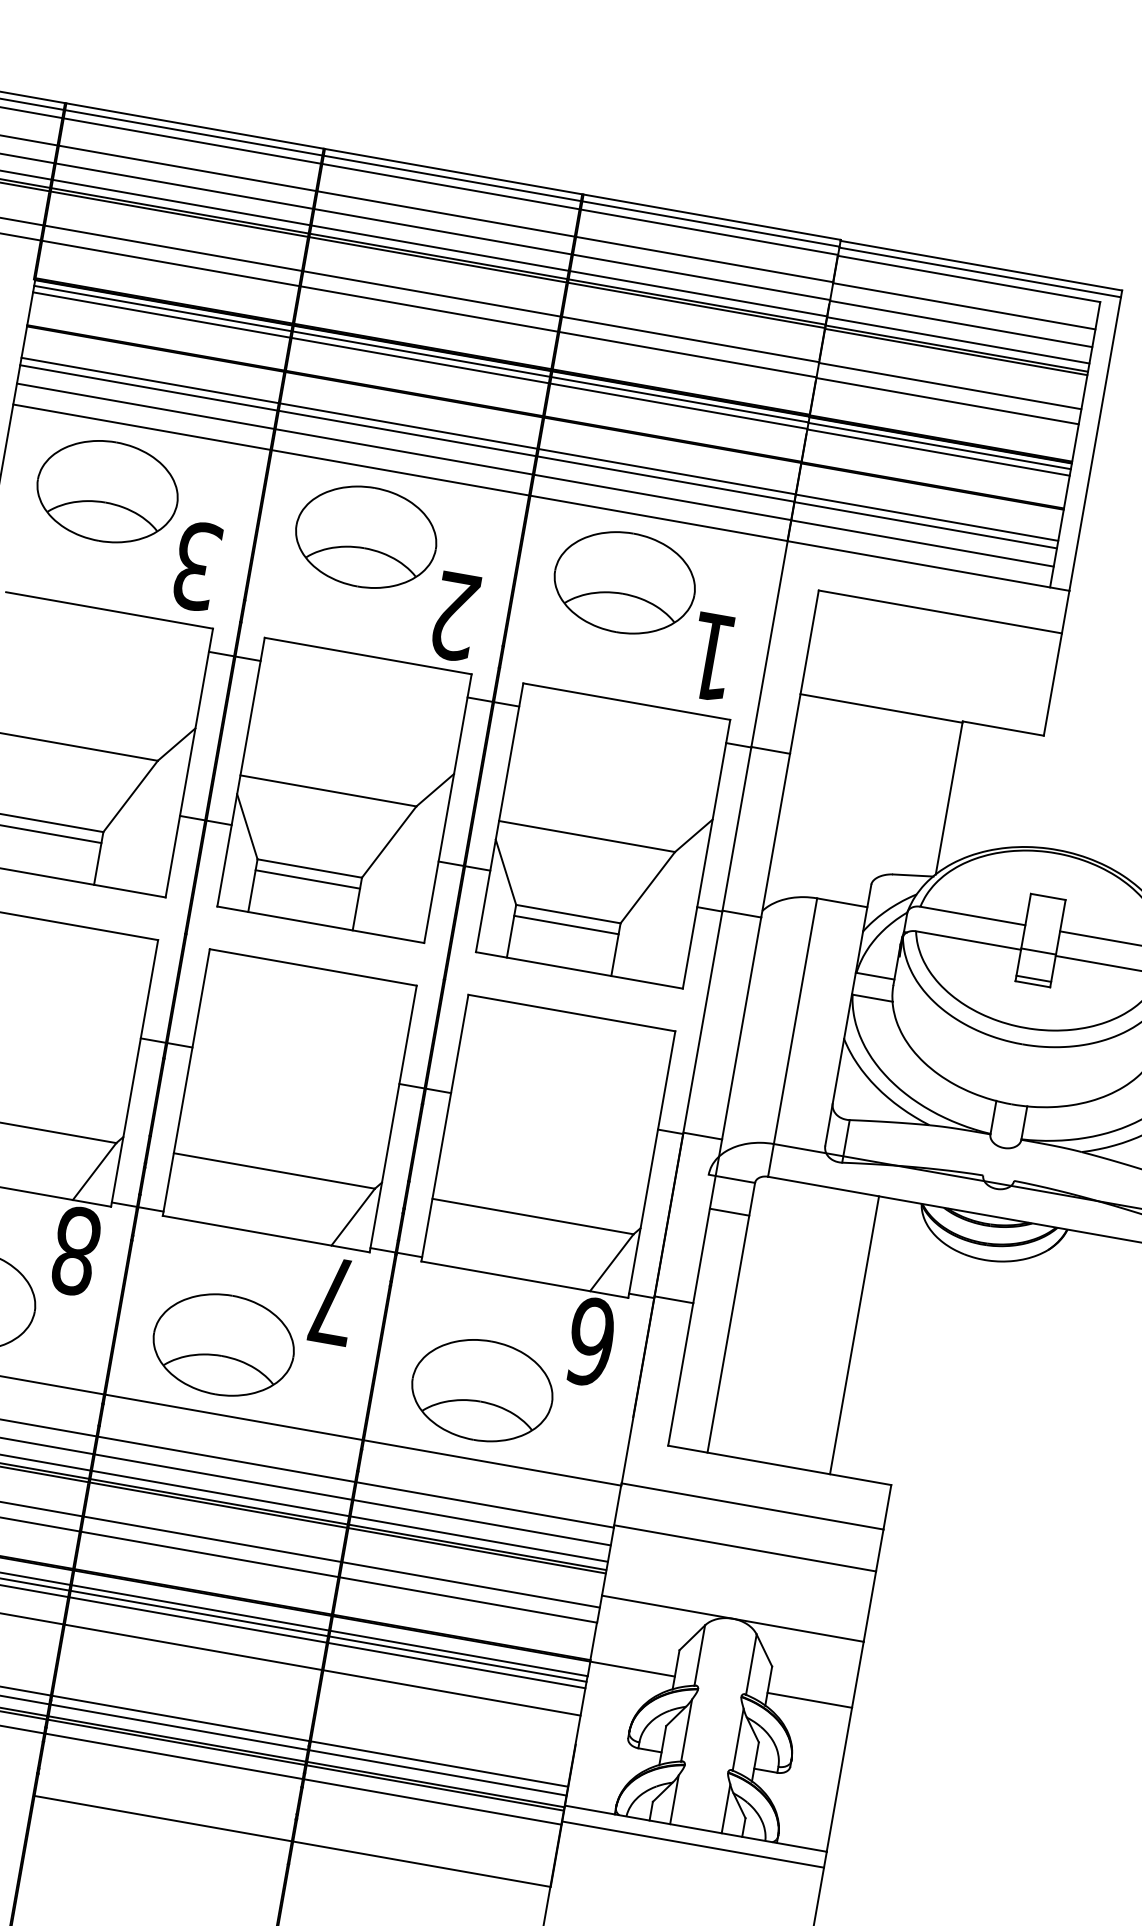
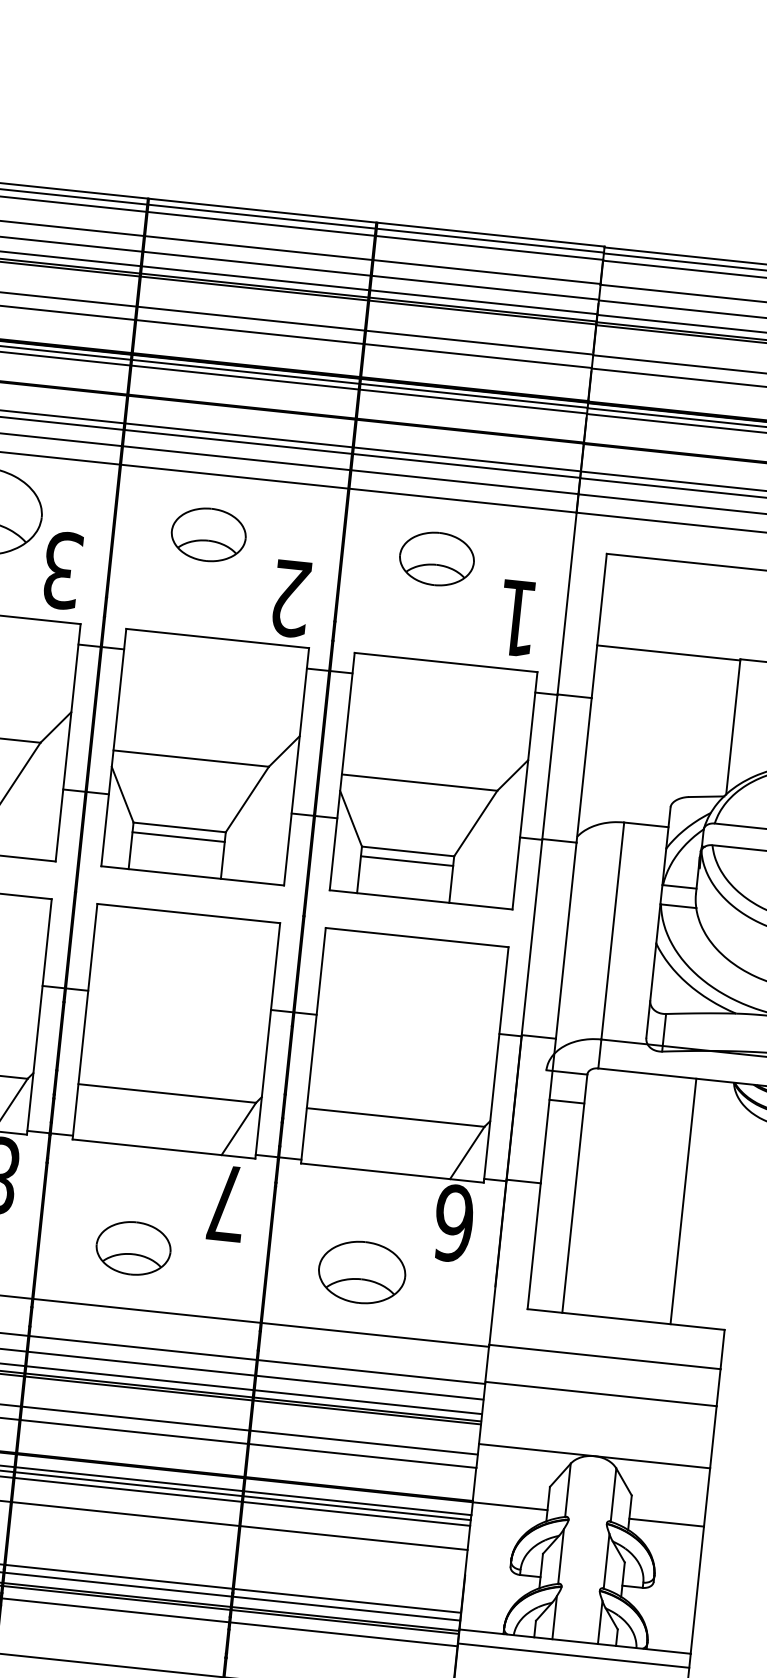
part: (366, 536) -> (208, 534), size x0.6
part: (624, 582) -> (436, 558), size x0.6
part: (223, 1344) -> (133, 1247), size x0.6
part: (482, 1390) -> (362, 1272), size x0.7

